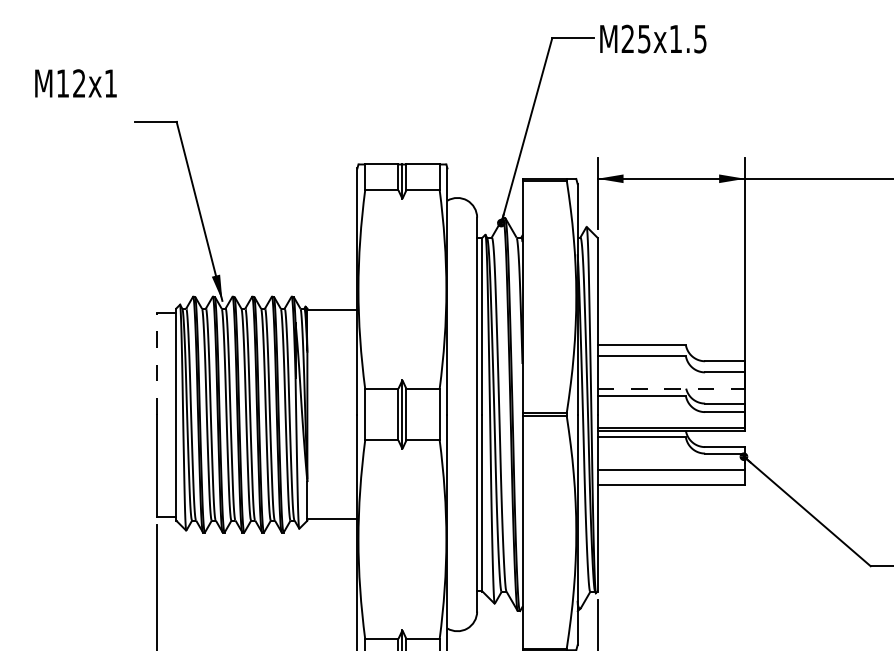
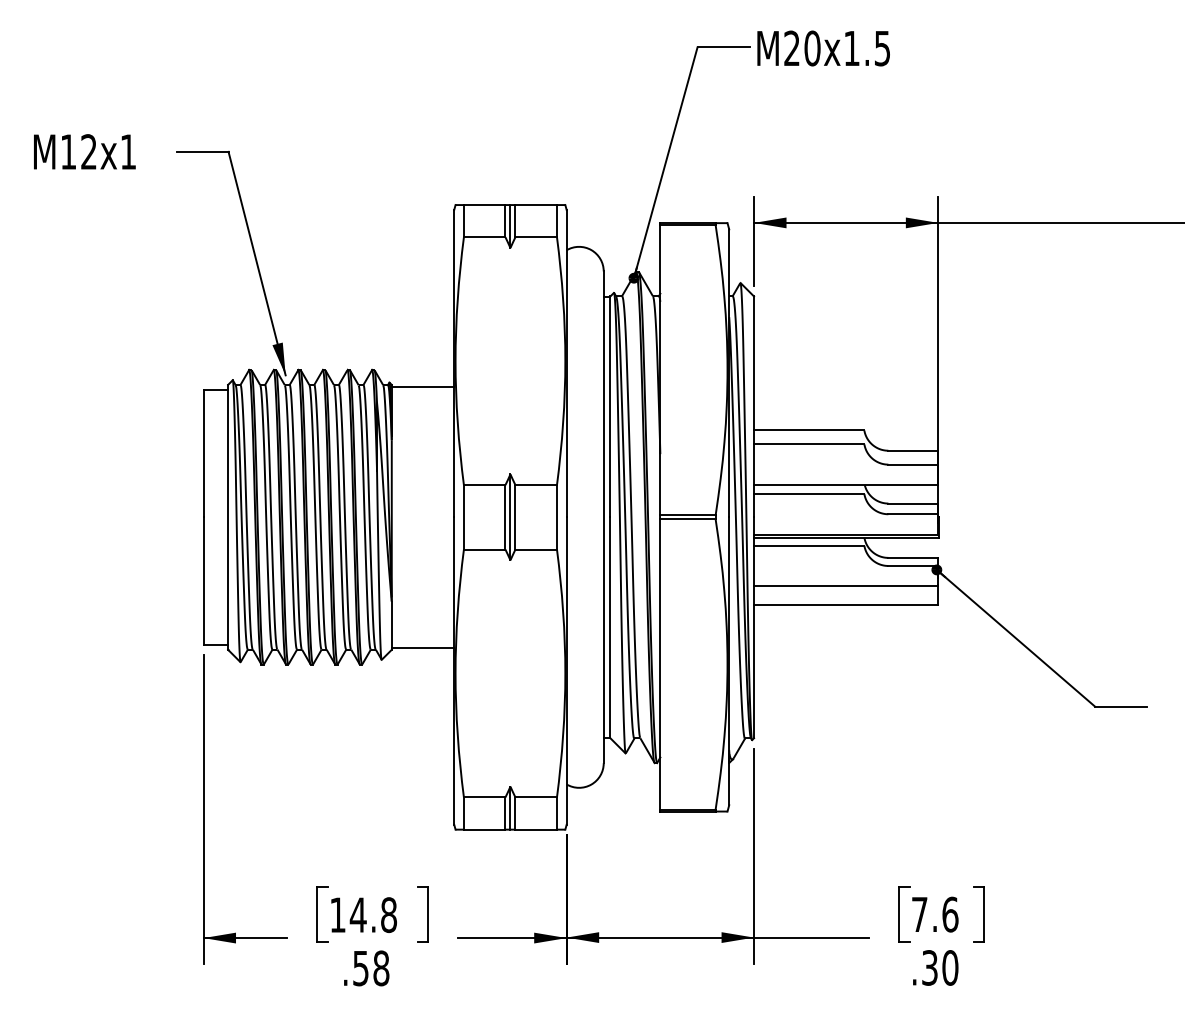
text: (644, 39) -> (812, 48), M25x1.5 -> M20x1.5
text: (75, 83) -> (84, 151), moved
line: (156, 363) -> (203, 453), dashed -> solid
line: (671, 388) -> (846, 484), dashed -> solid

